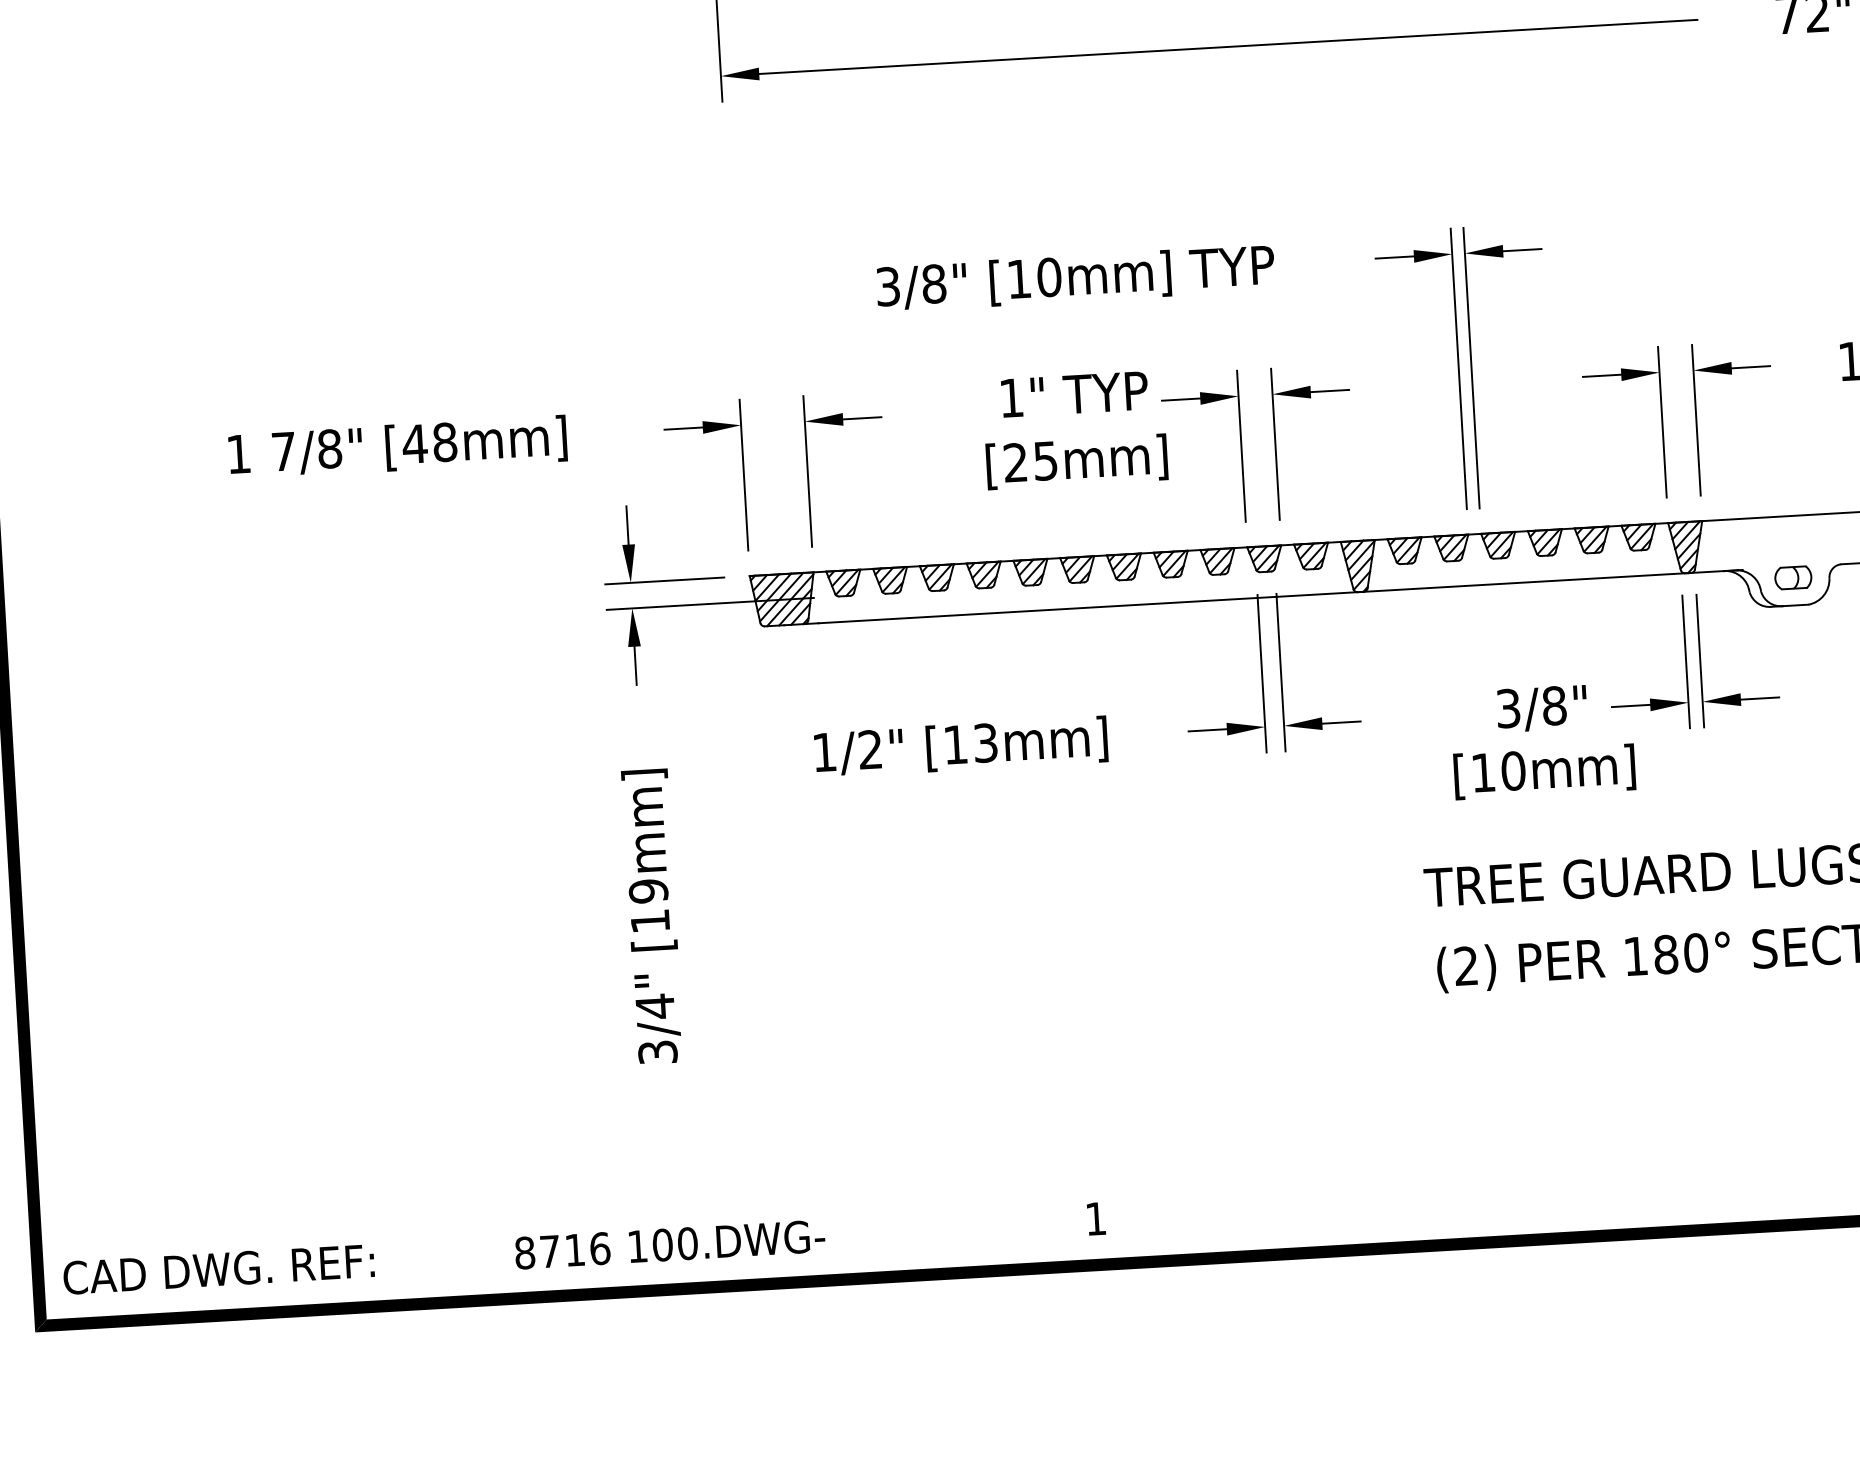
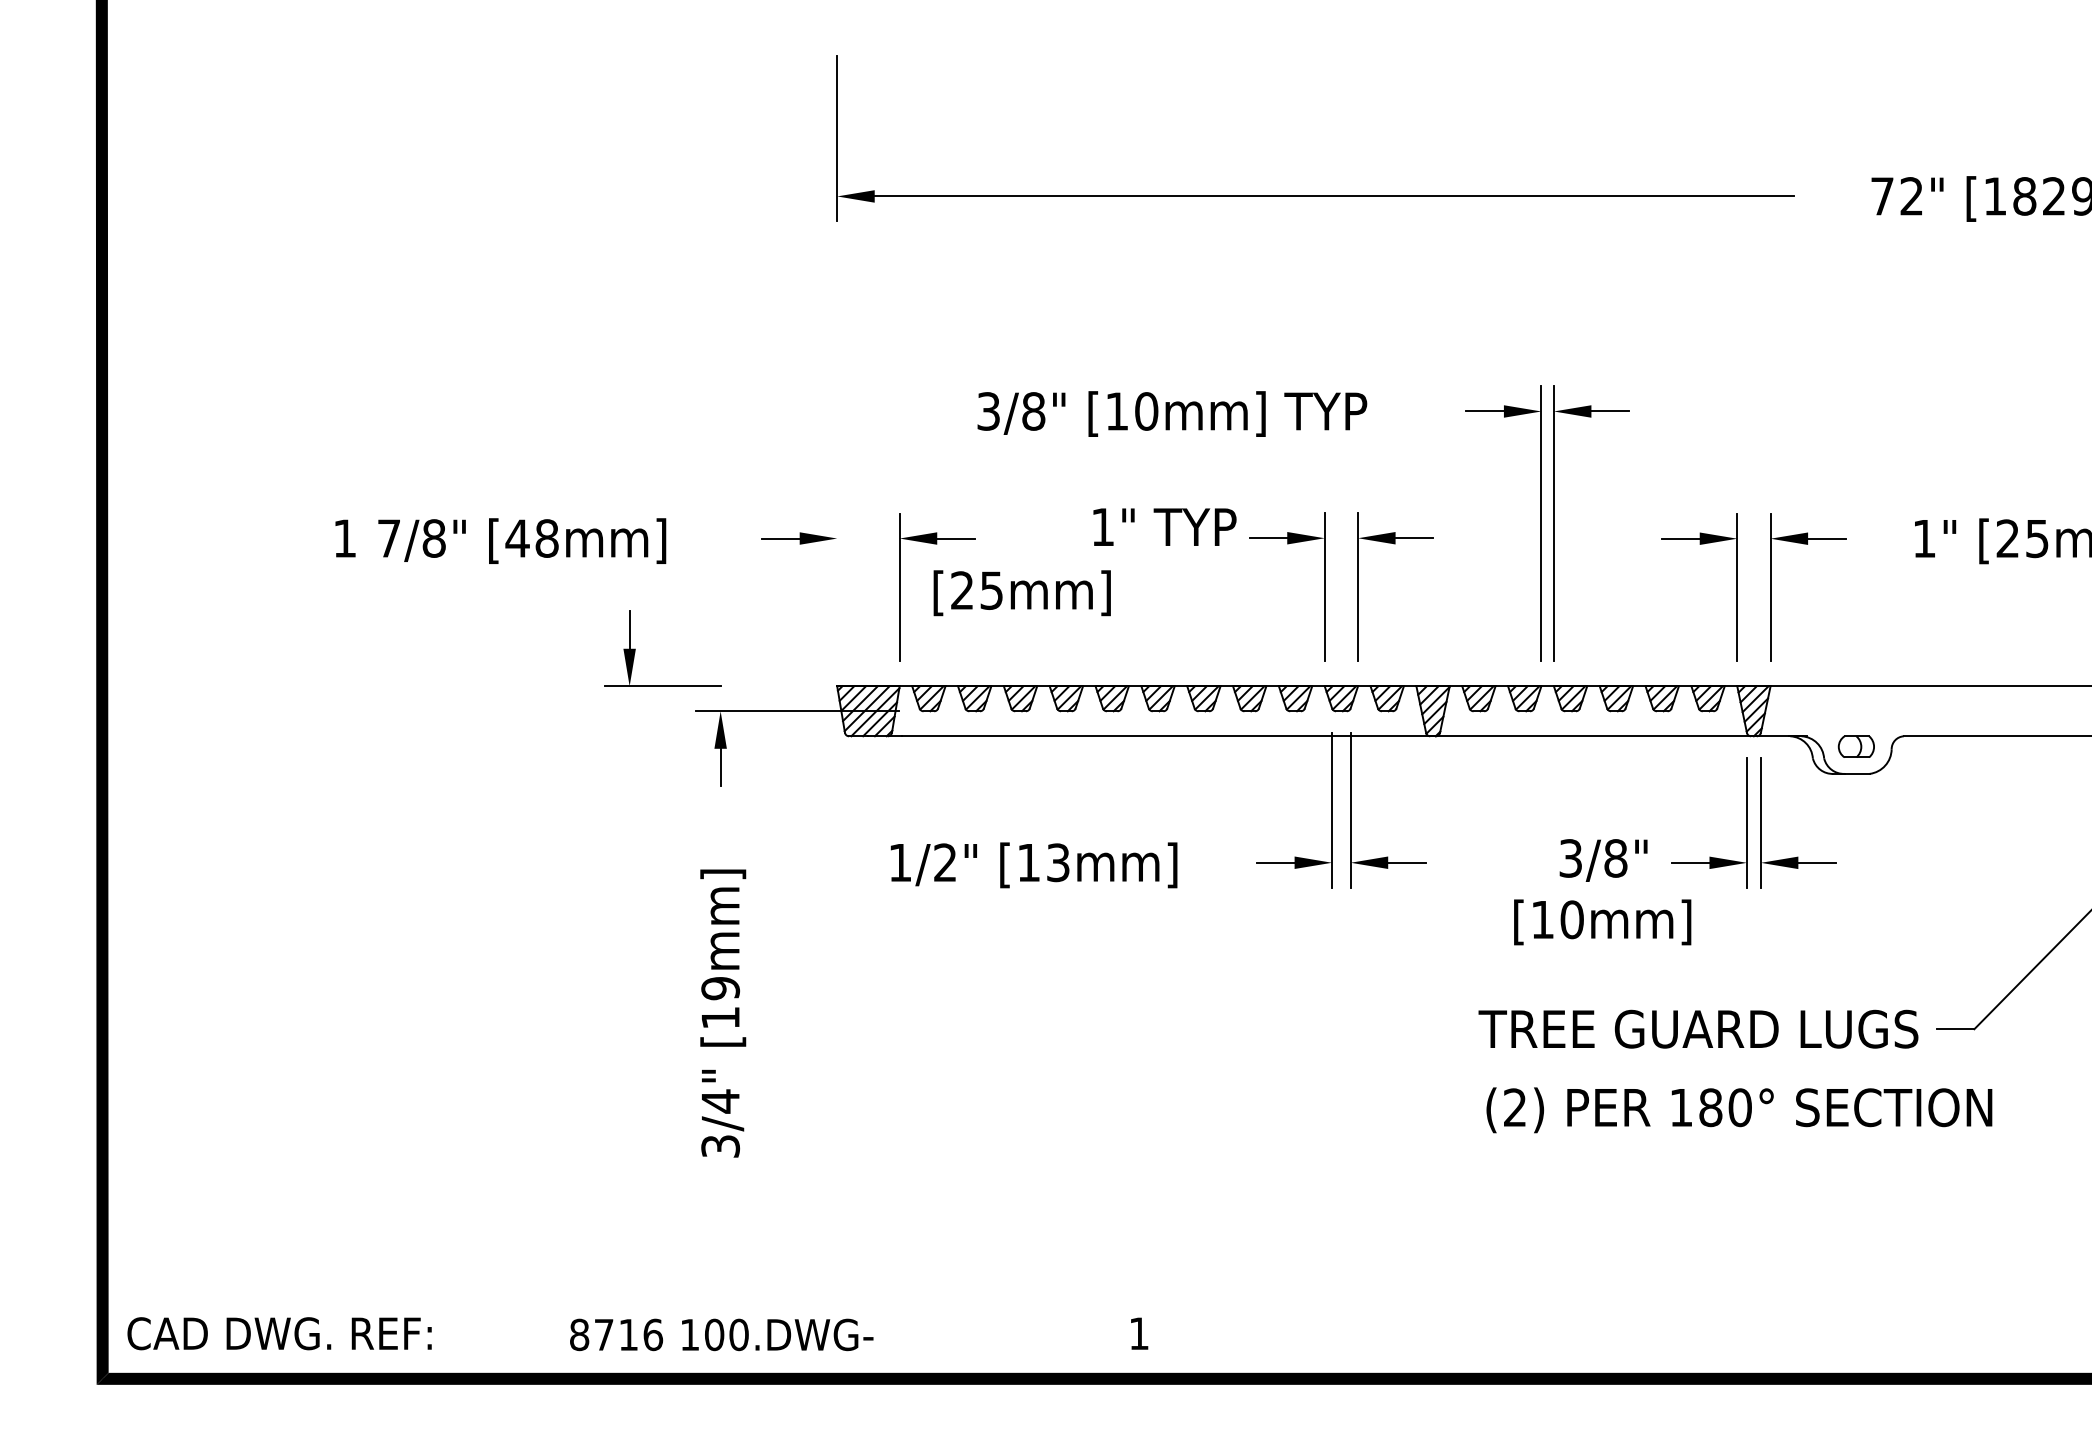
text: (1076, 462) -> (1021, 593), moved
line: (744, 475) -> (837, 587), removed
part: (634, 543) -> (635, 648), moved

